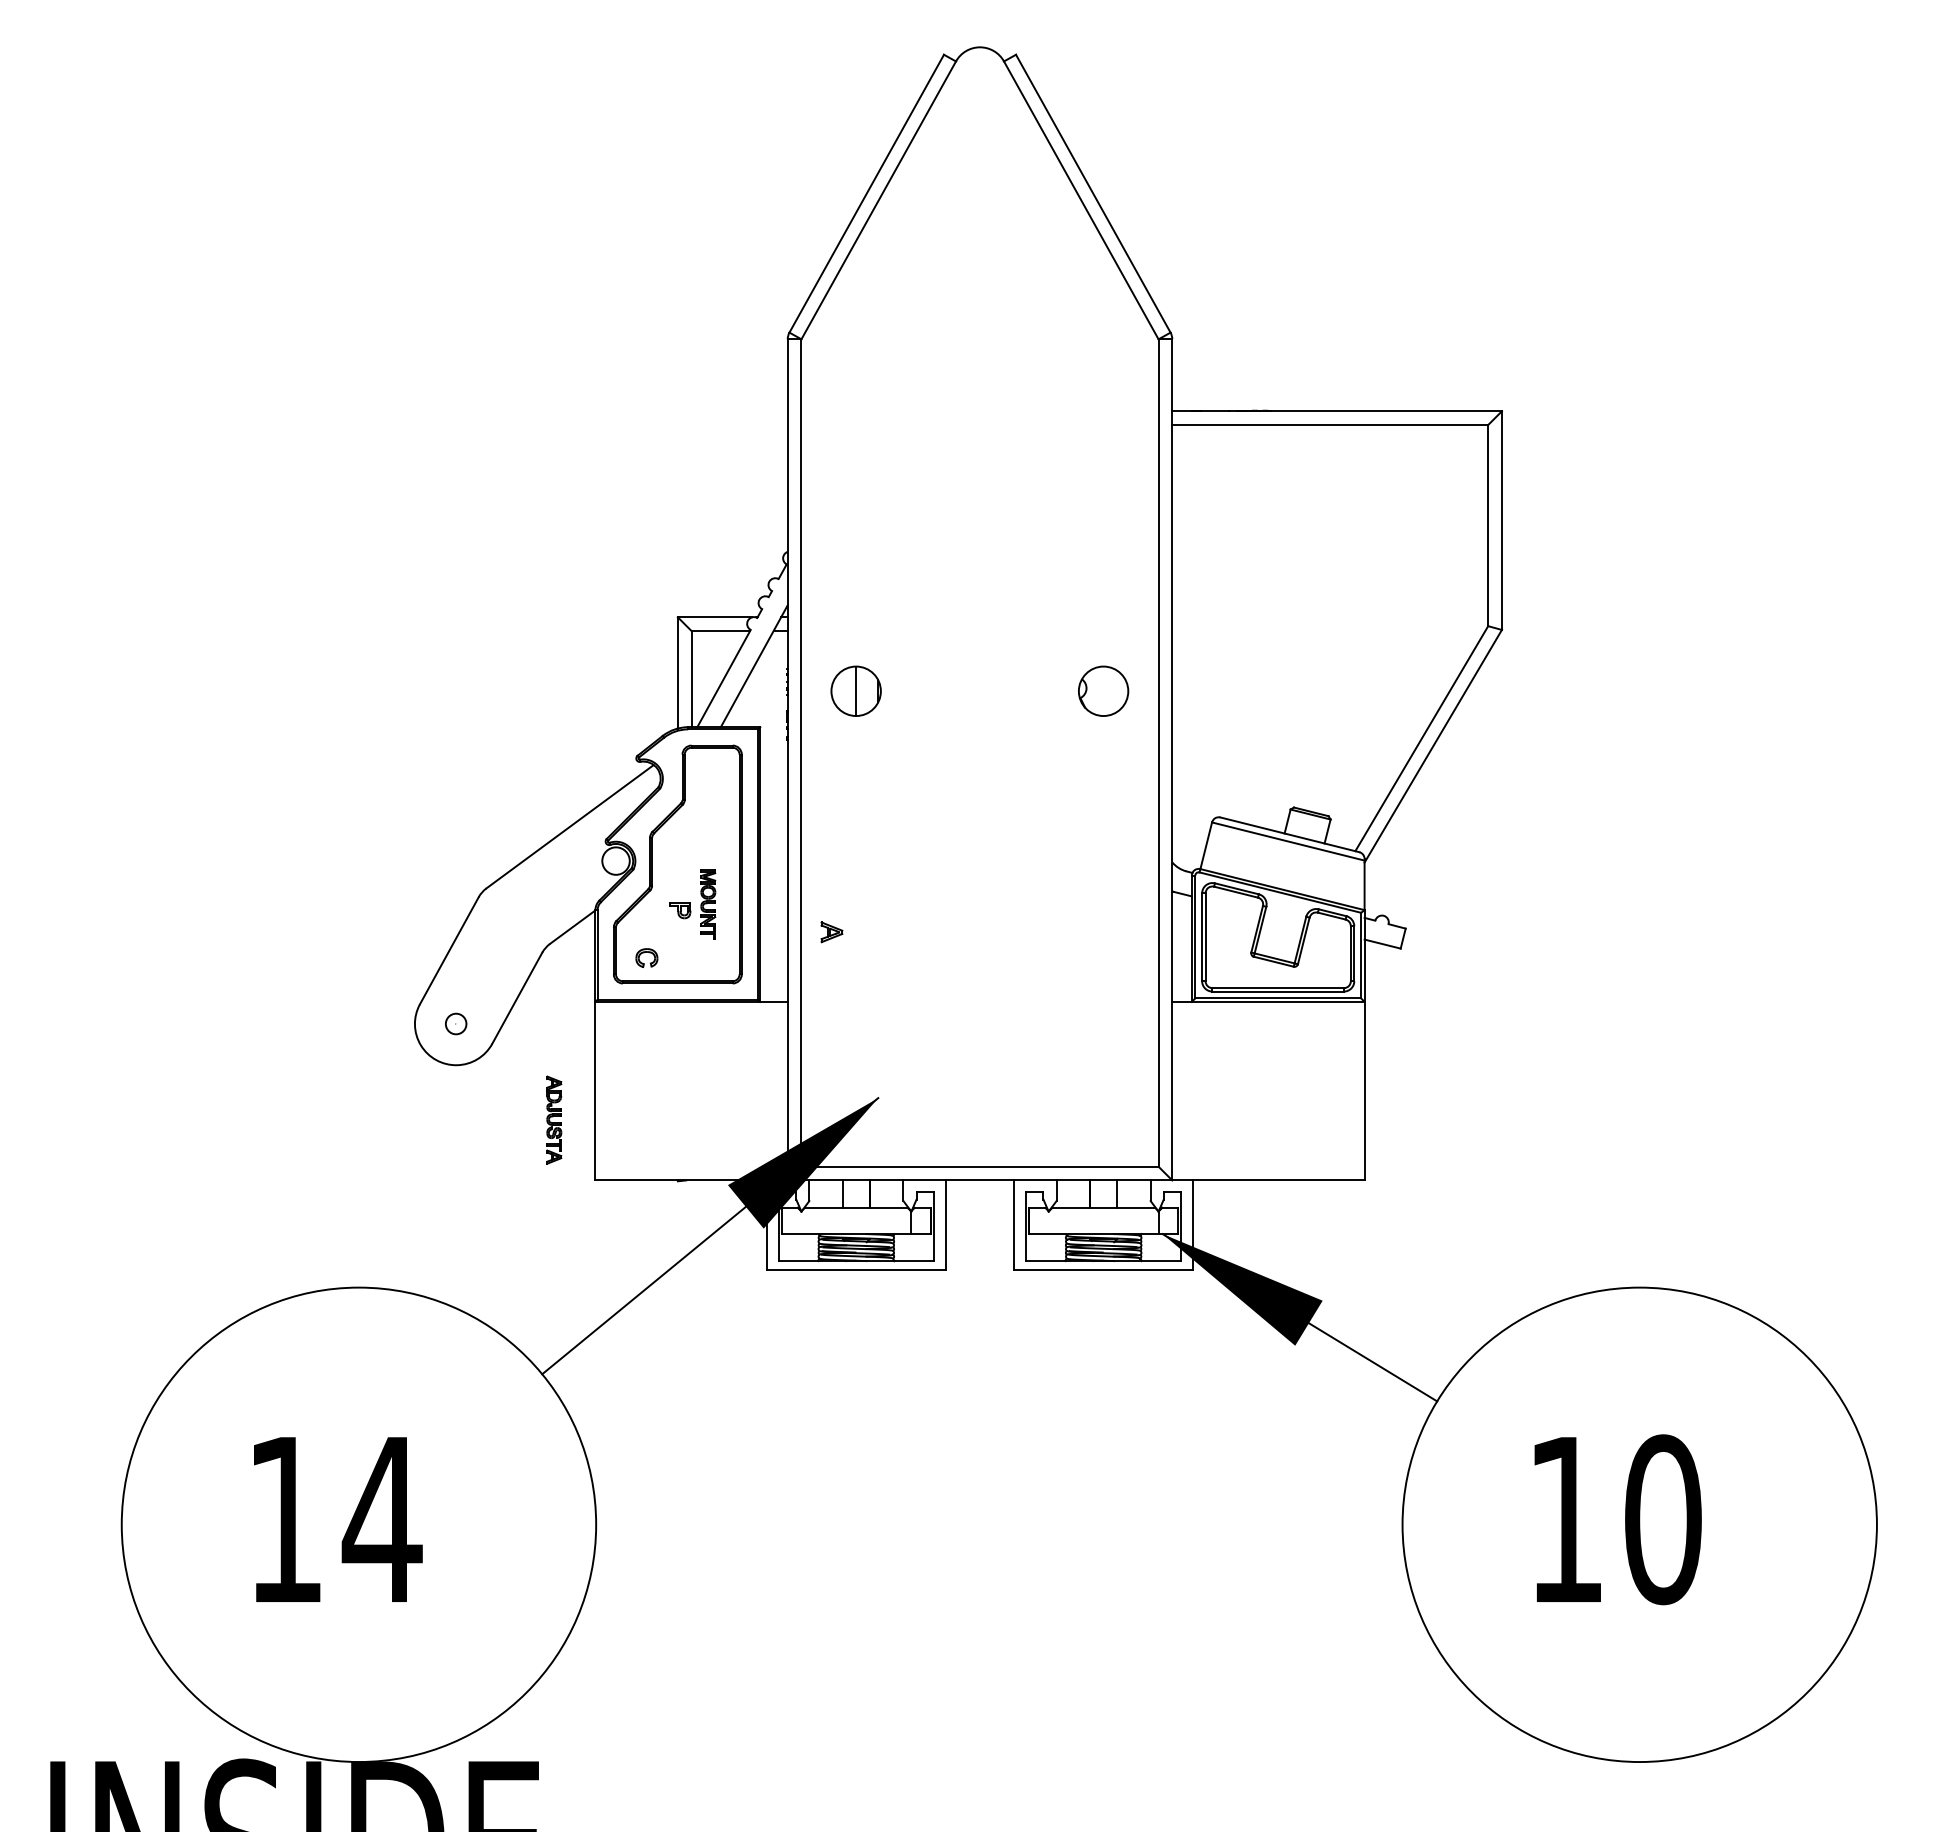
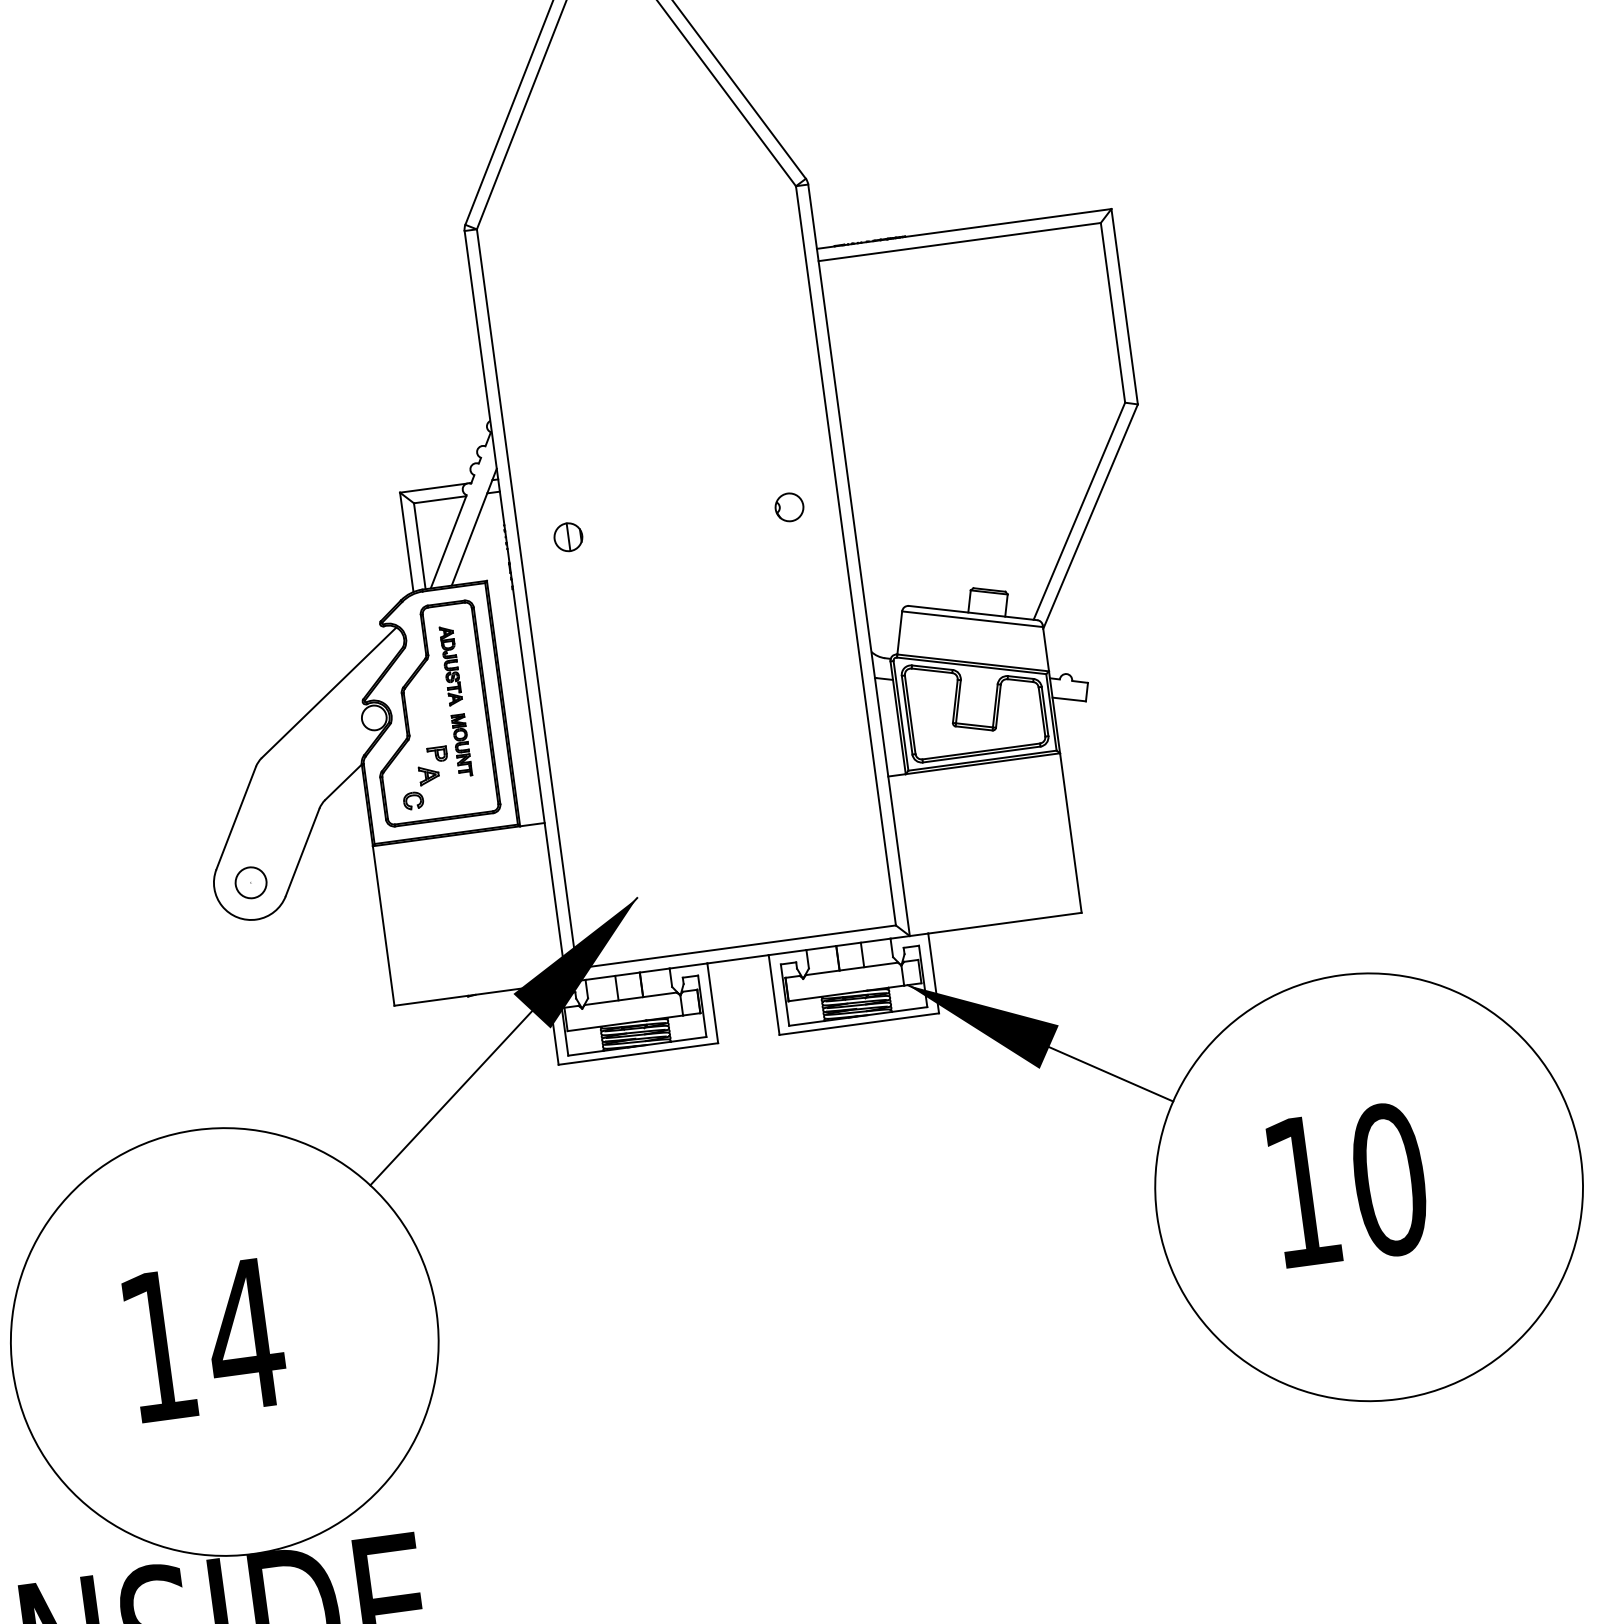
part: (856, 691) -> (568, 537), size x0.62
part: (1103, 691) -> (789, 507), size x0.62
part: (831, 932) -> (428, 775), moved
circle: (455, 1023) -> (250, 882), size x1.67
part: (554, 1119) -> (451, 665), moved

